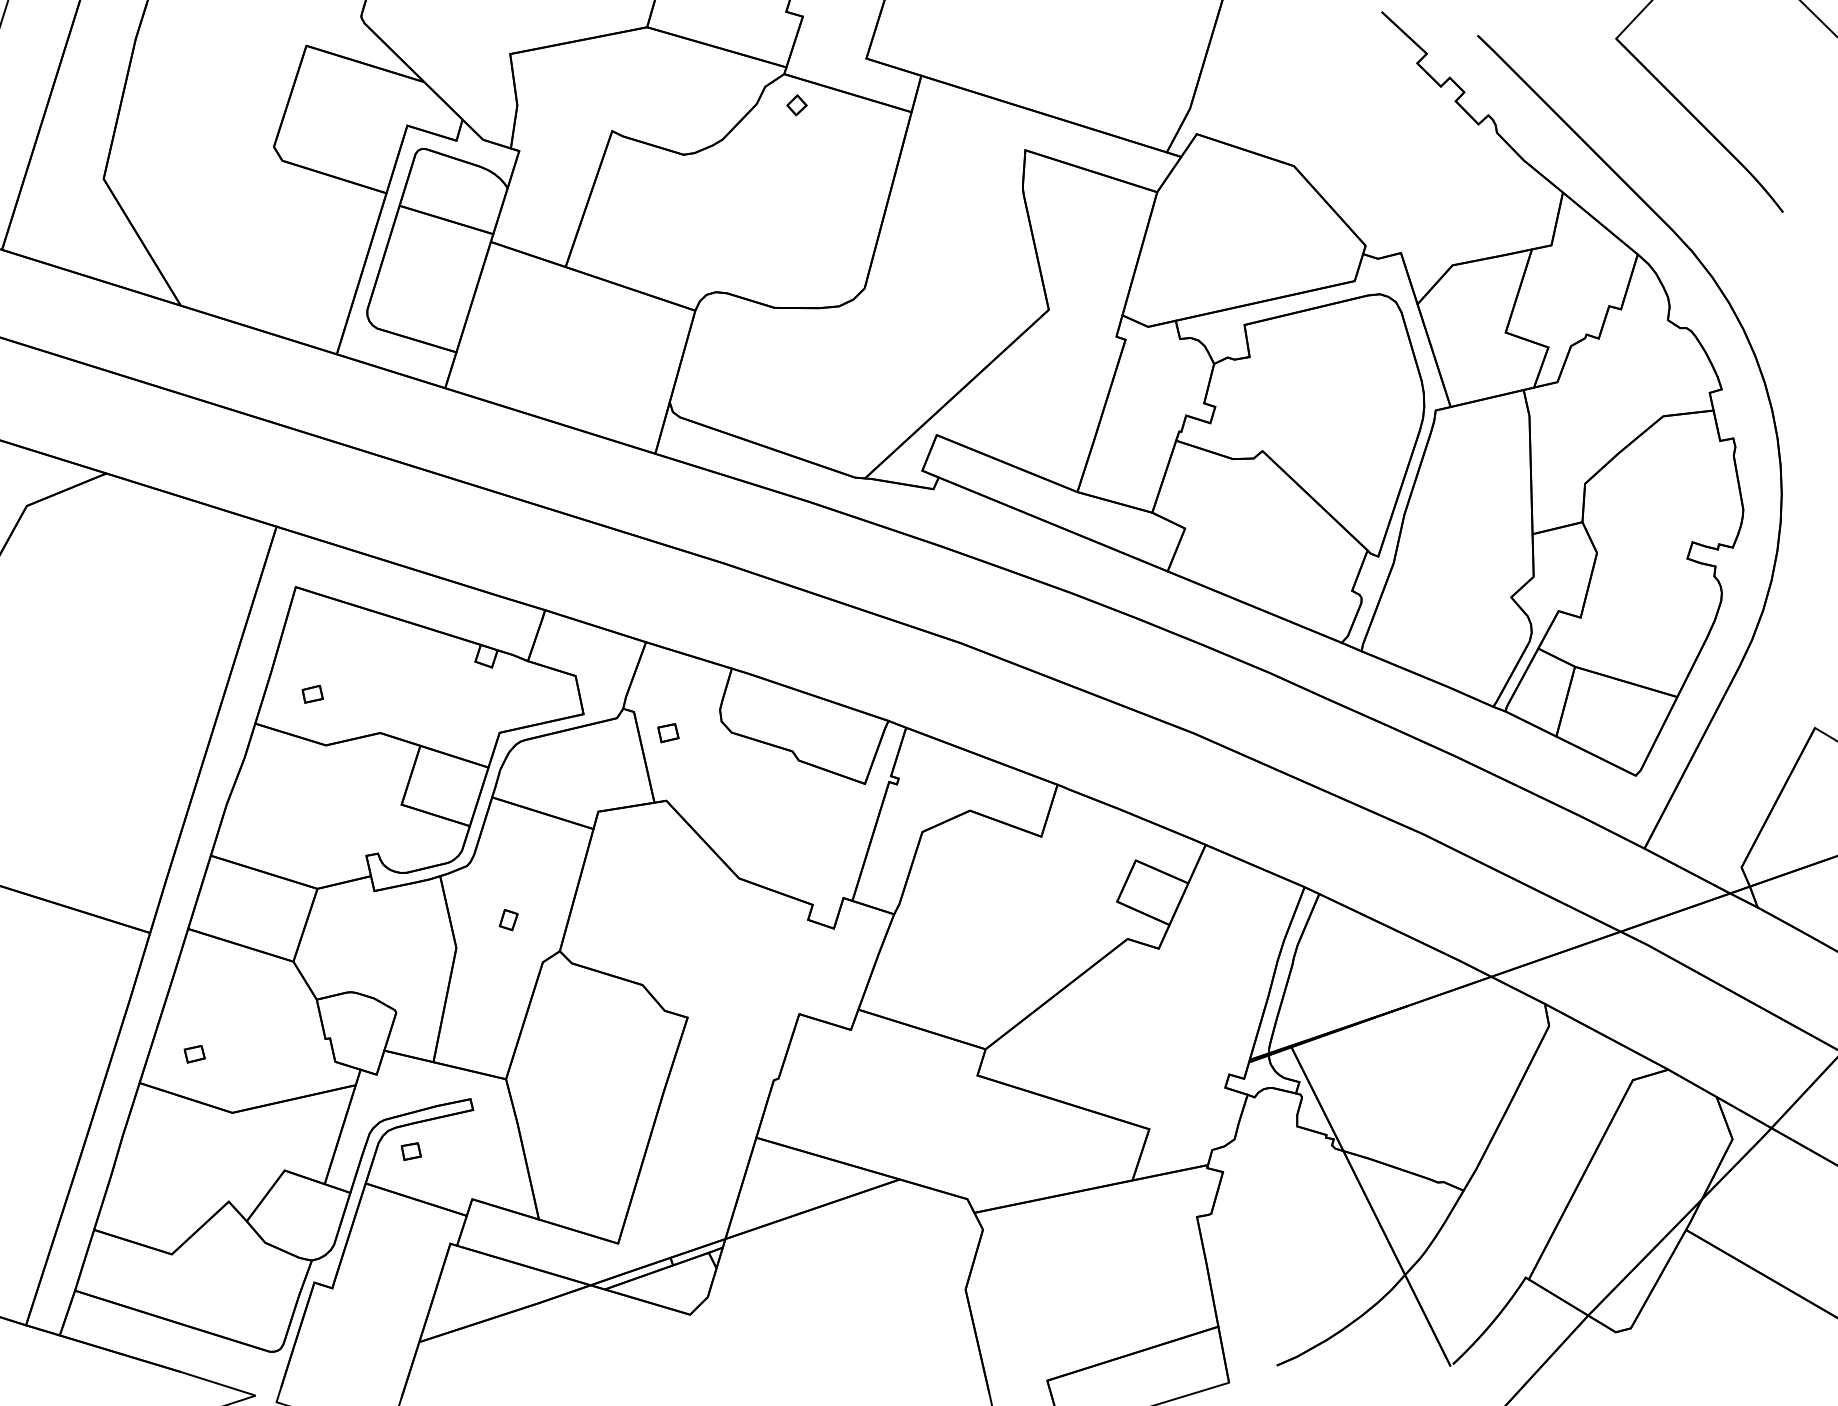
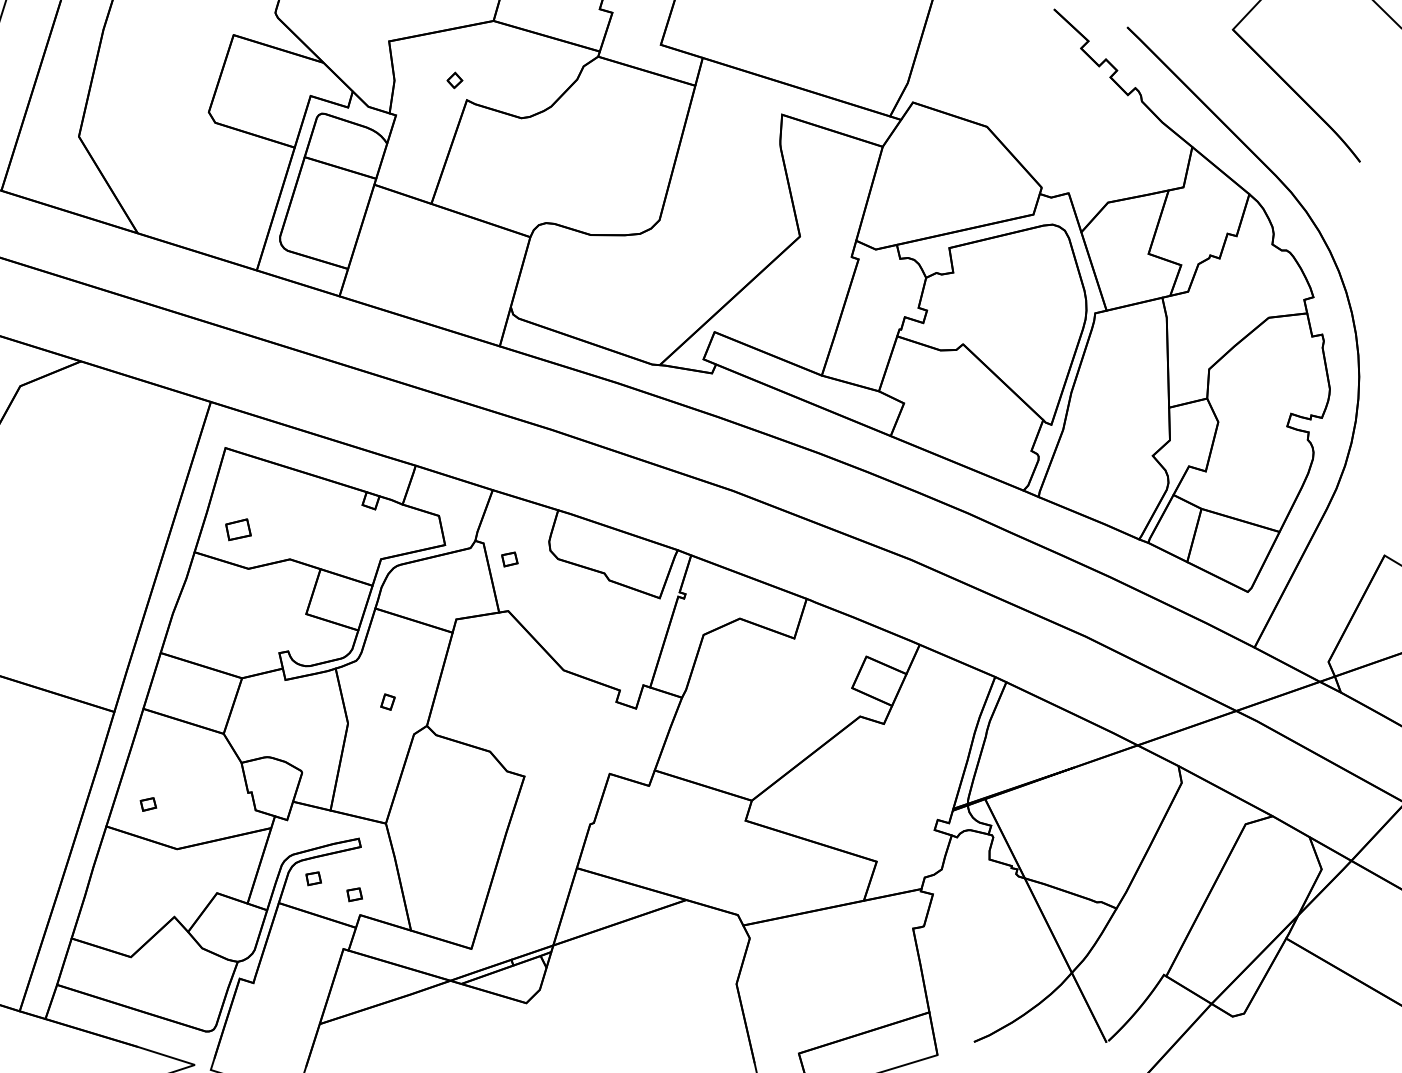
part: (796, 105) -> (454, 80), moved
part: (312, 693) -> (238, 529), size x1.6
part: (464, 1172) -> (354, 894), added

